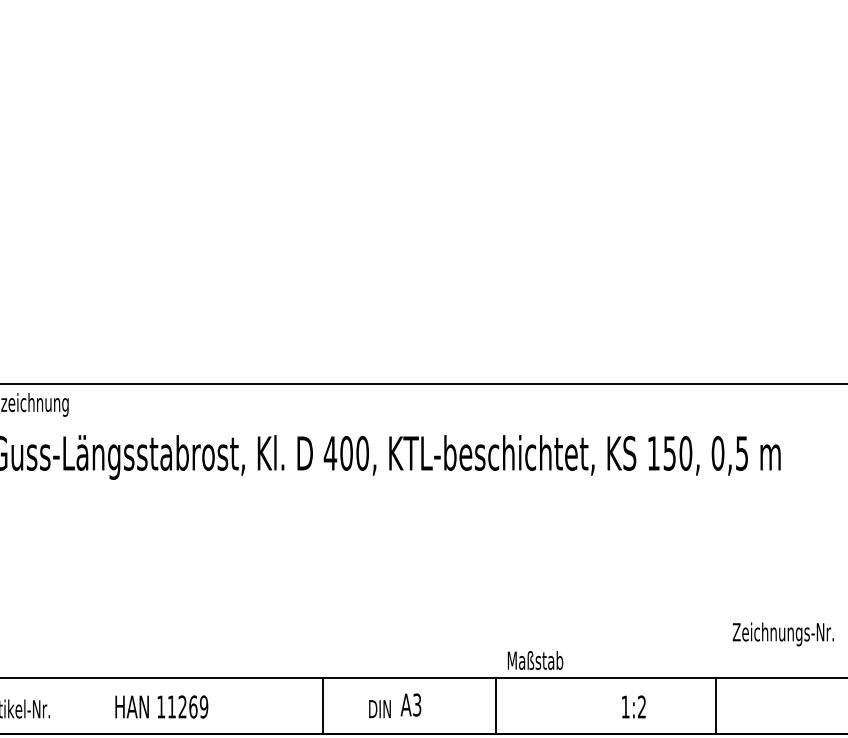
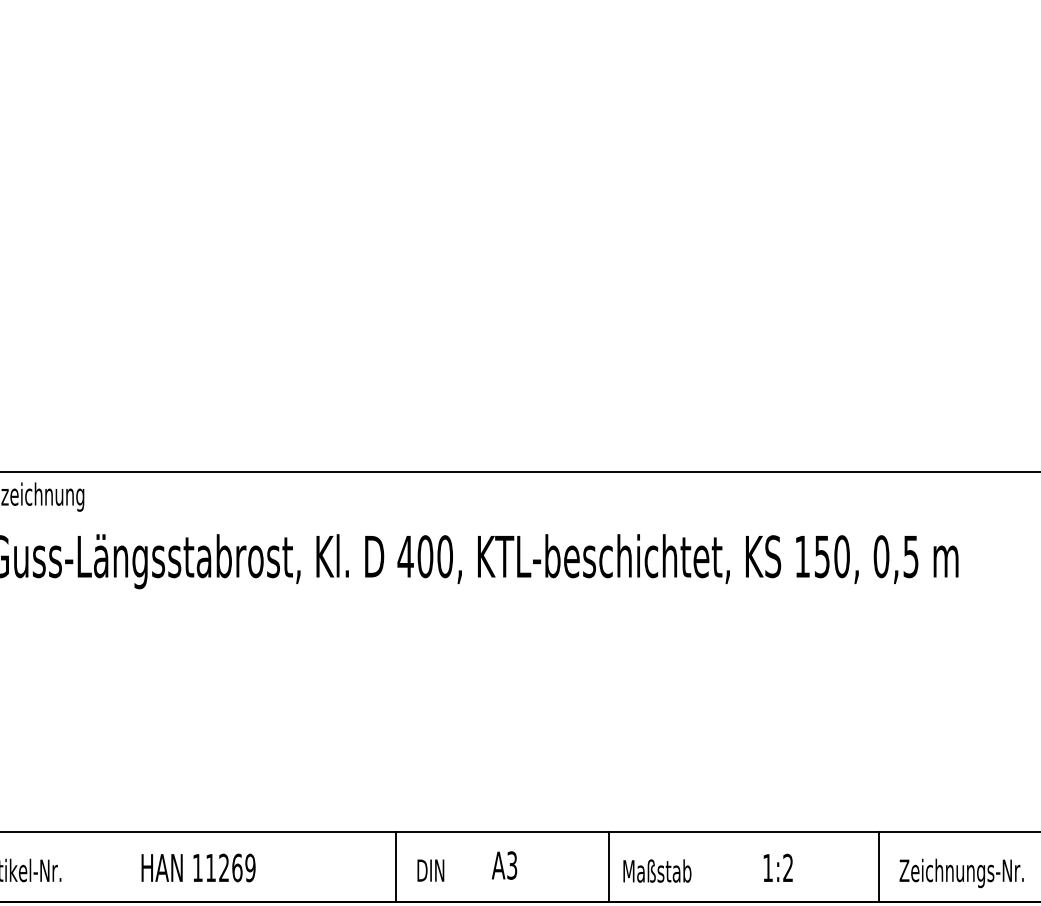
text: (782, 634) -> (960, 873), moved
text: (535, 660) -> (657, 871), moved
text: (379, 709) -> (430, 871), moved

